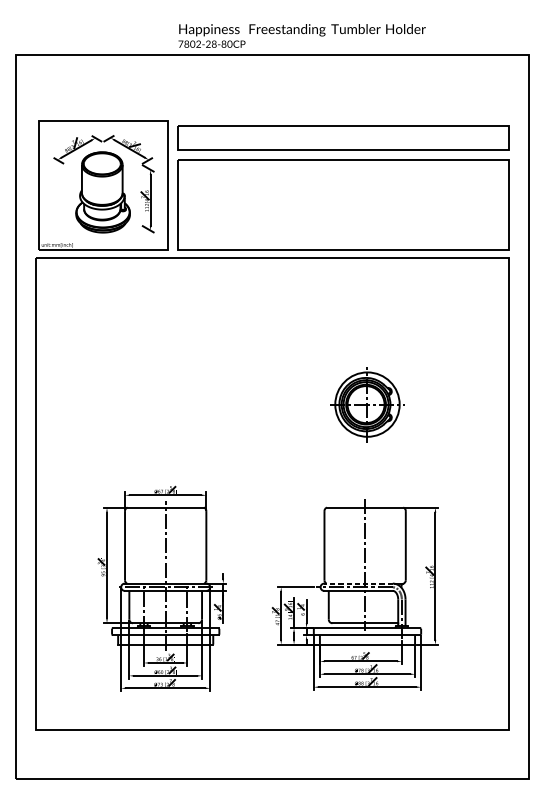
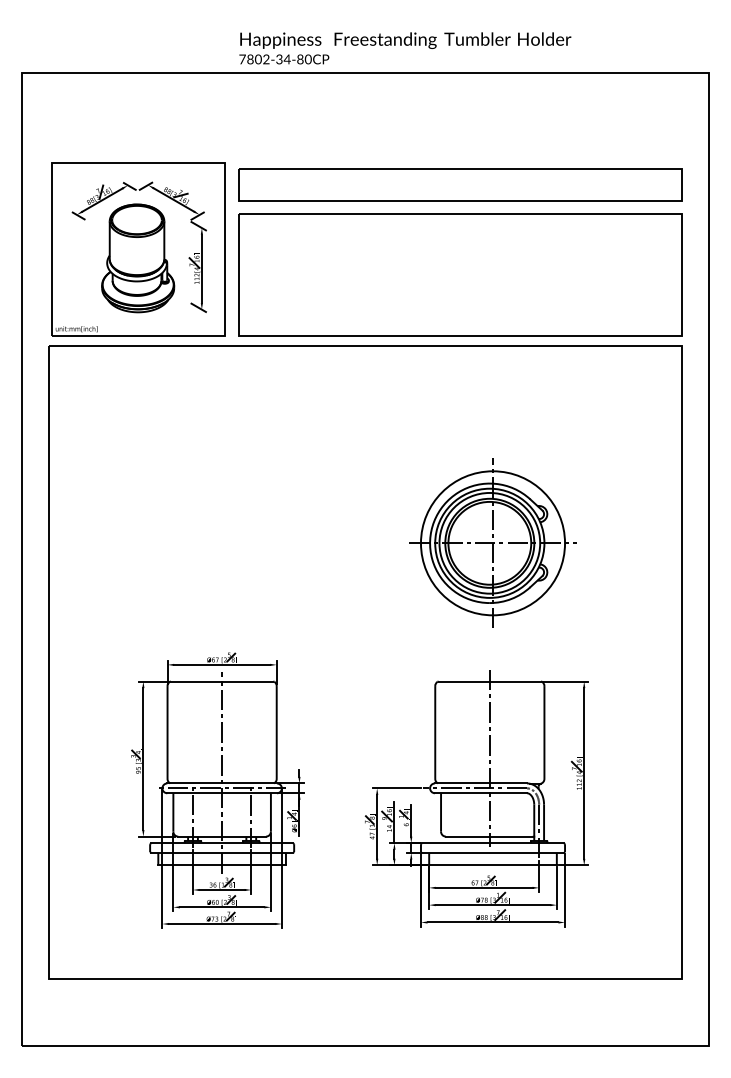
text: (211, 44) -> (283, 59), 7802-28-80CP -> 7802-34-80CP
part: (367, 404) -> (492, 542), size x1.67
line: (358, 583) -> (480, 783), dashed -> solid

